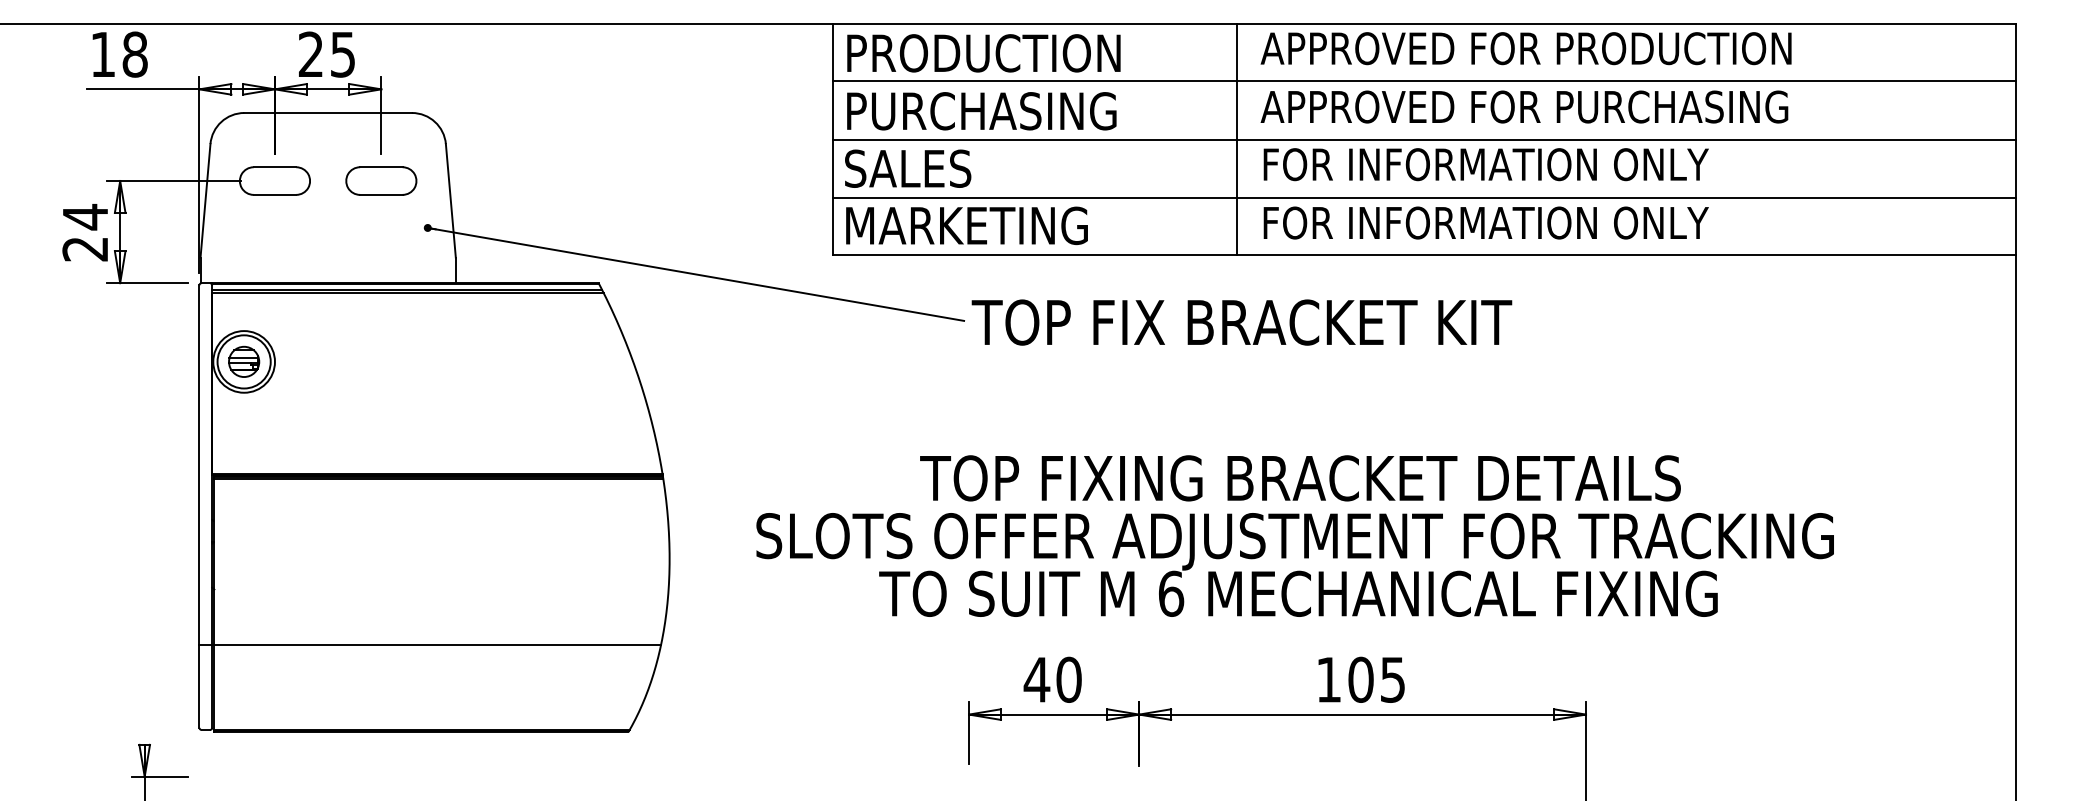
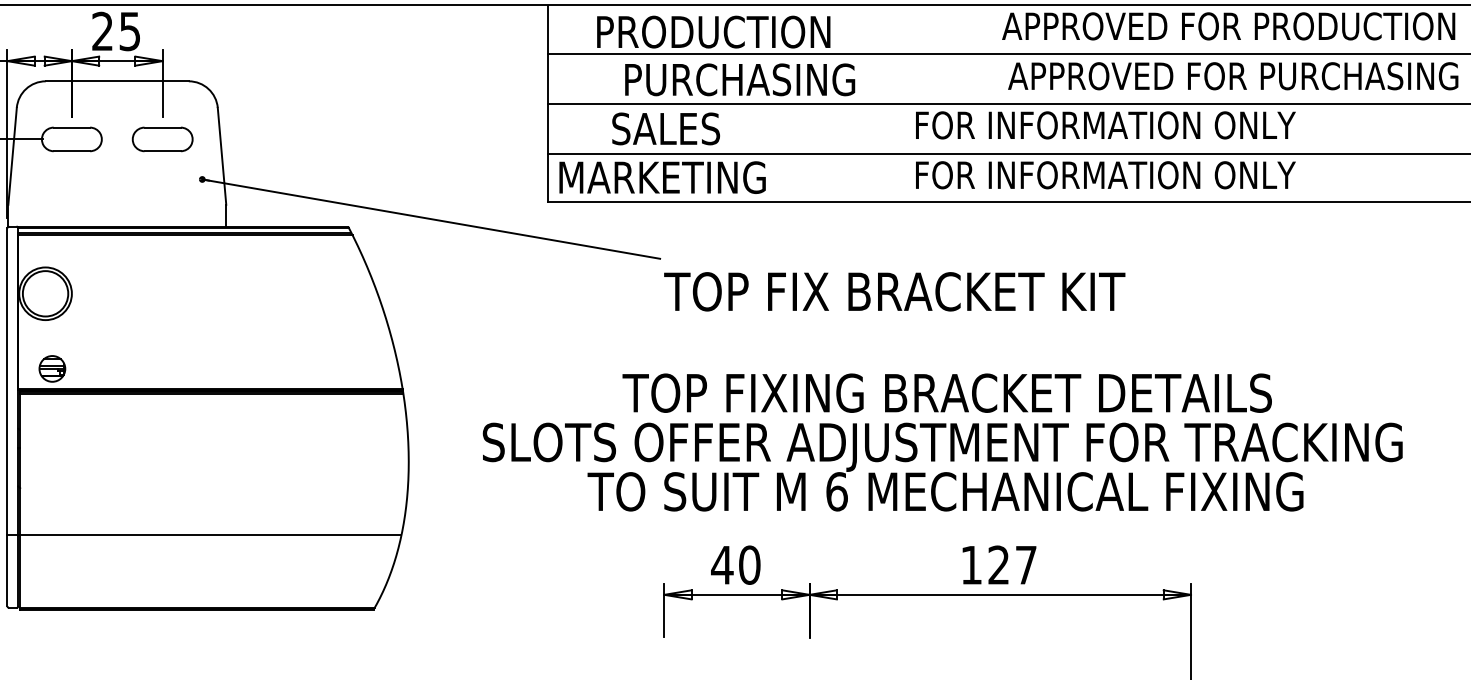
text: (1525, 48) -> (1228, 26), moved
text: (983, 53) -> (713, 32), moved
text: (1524, 106) -> (1233, 75), moved
text: (981, 111) -> (739, 80), moved
line: (1237, 139) -> (893, 103), removed
text: (908, 168) -> (666, 128), moved
text: (1241, 322) -> (894, 291), moved
part: (244, 361) -> (52, 368), moved
text: (1376, 679) -> (1012, 564), 105 -> 127

